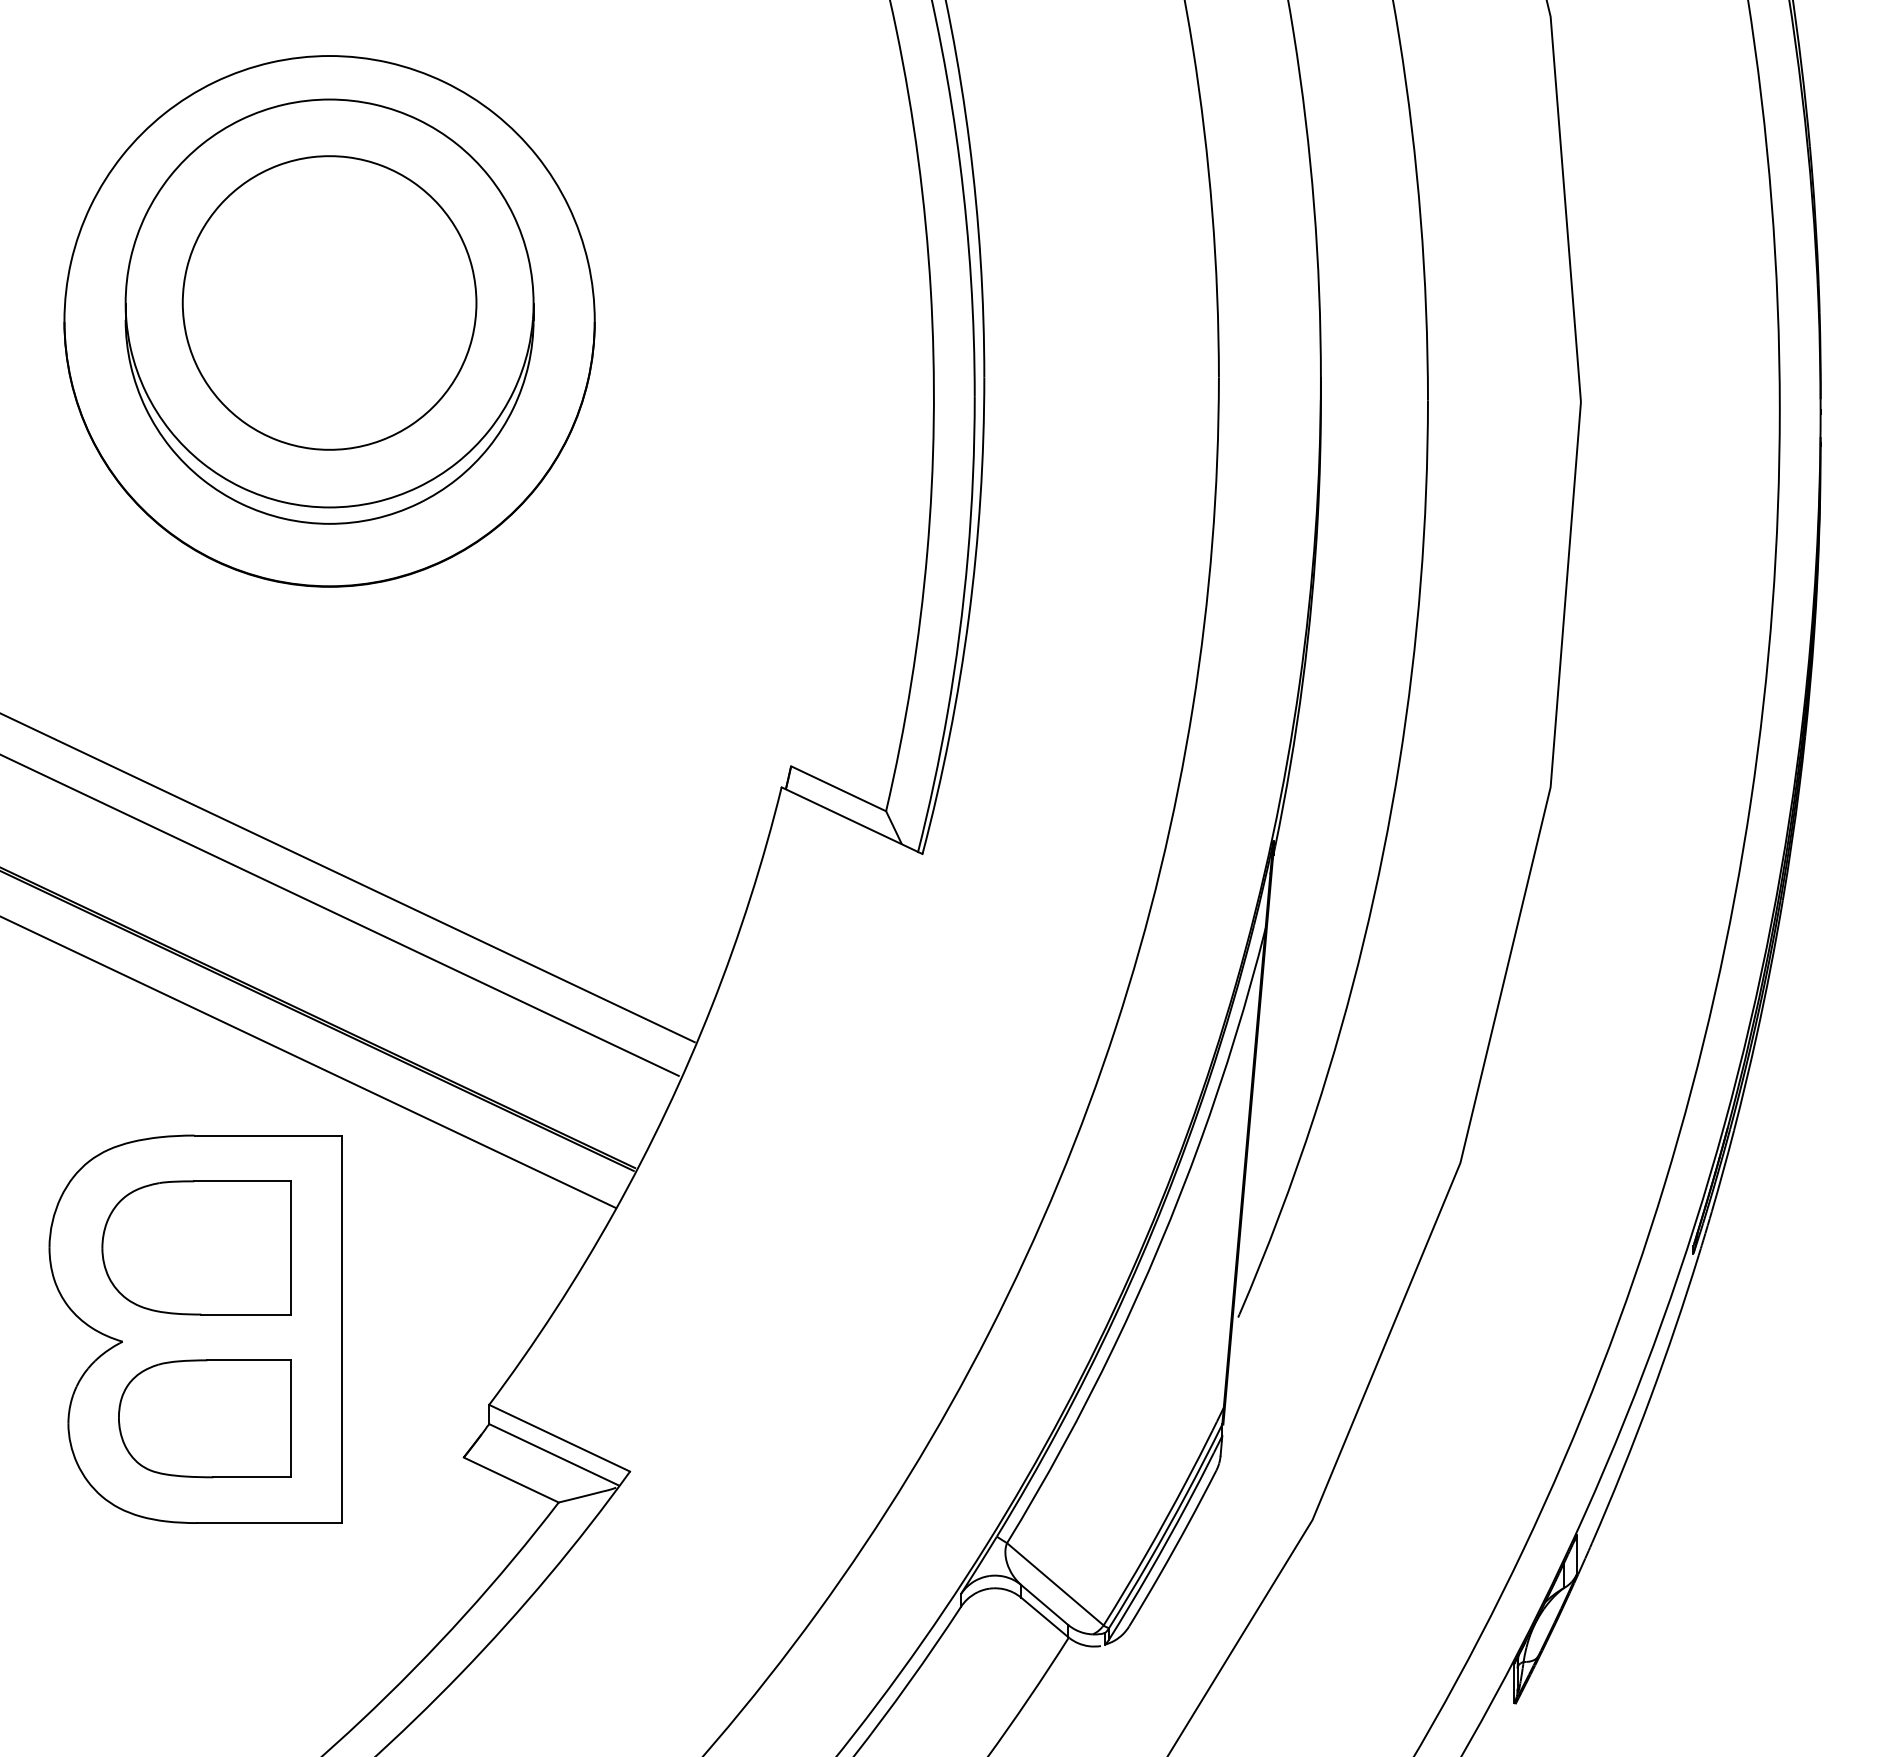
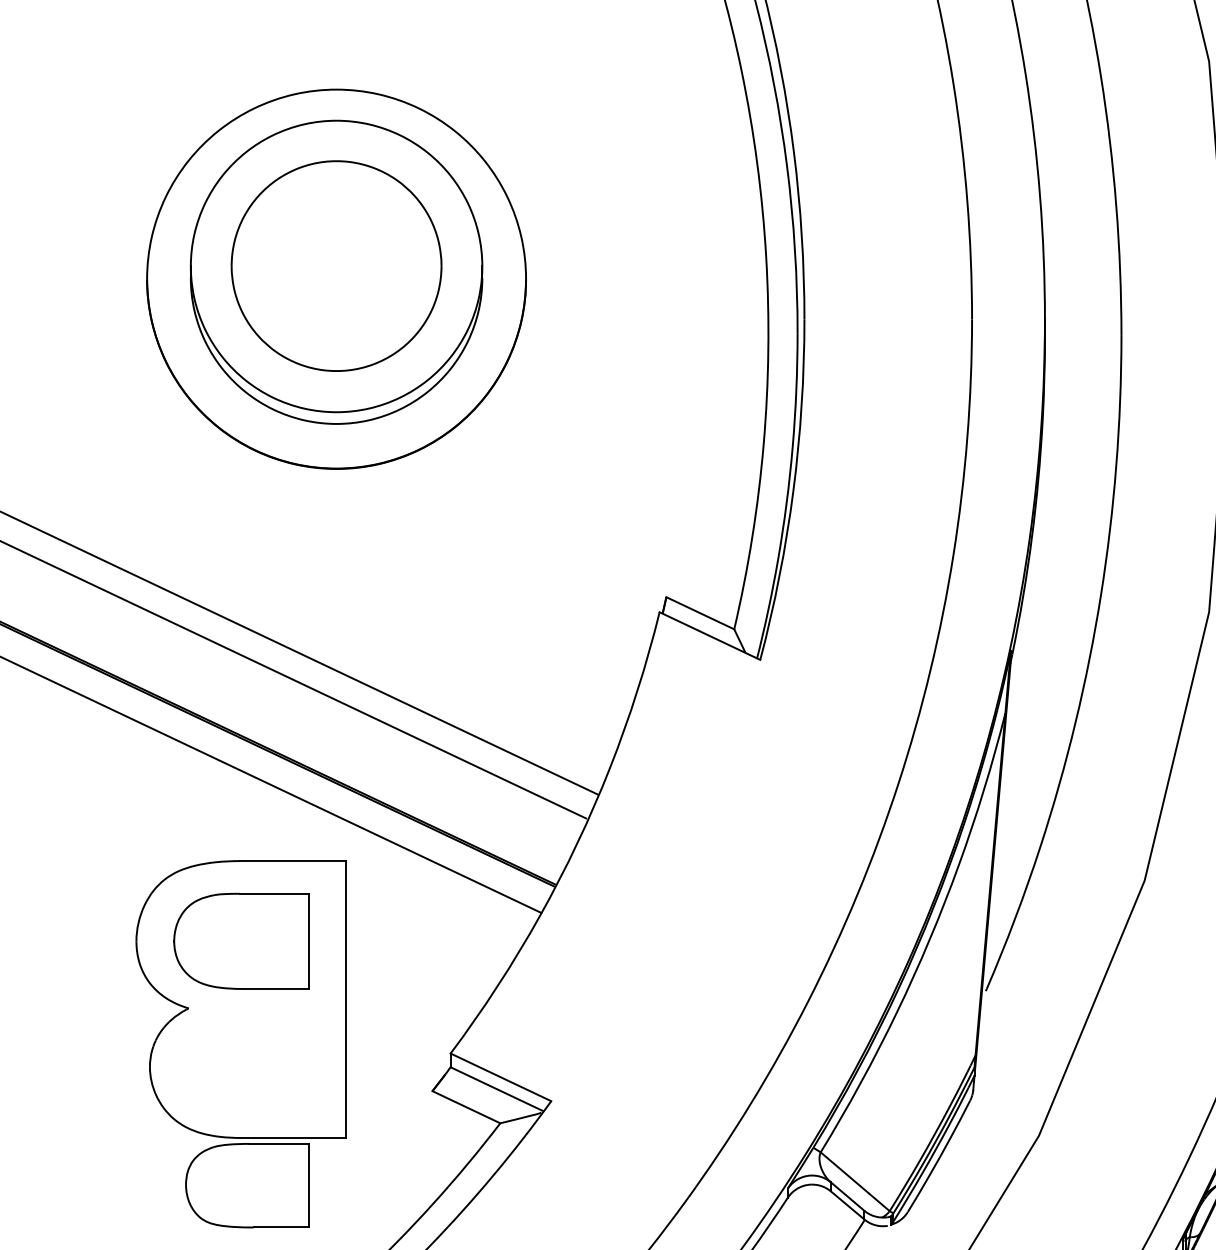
part: (204, 1418) -> (247, 1185), moved

